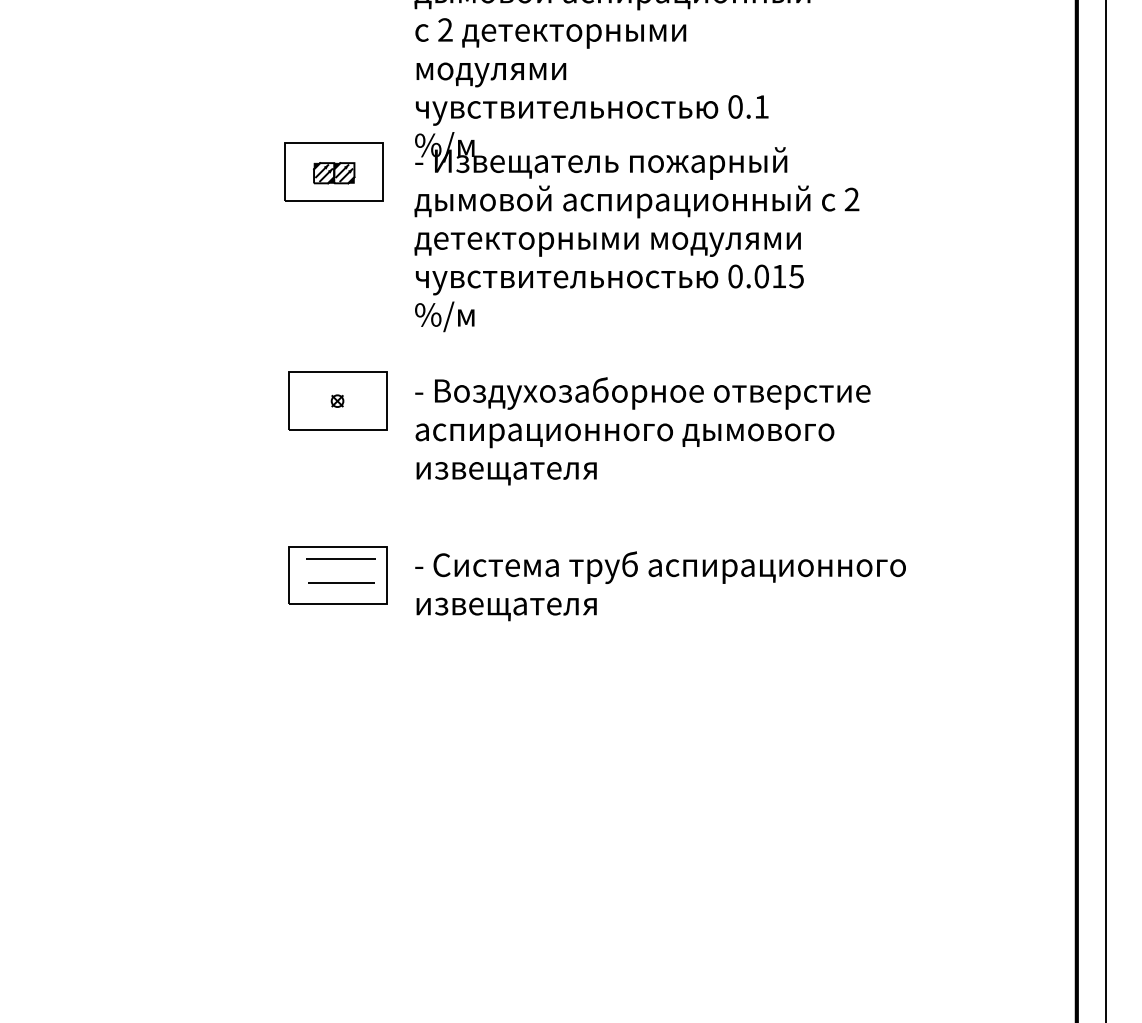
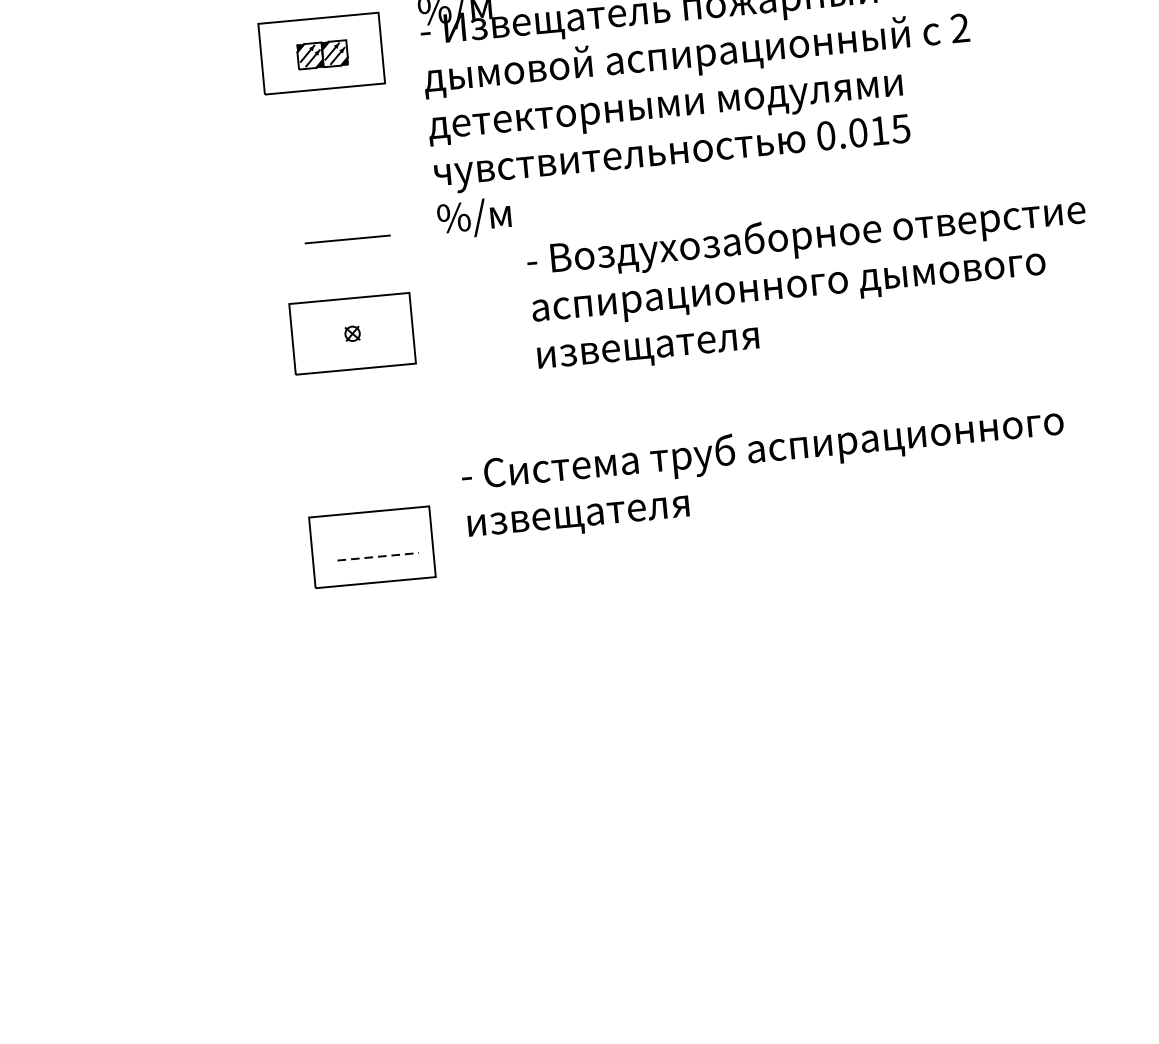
text: (642, 431) -> (810, 284), moved
line: (340, 558) -> (347, 238), moved
line: (342, 583) -> (379, 556), solid -> dashed
text: (660, 586) -> (764, 473), moved

